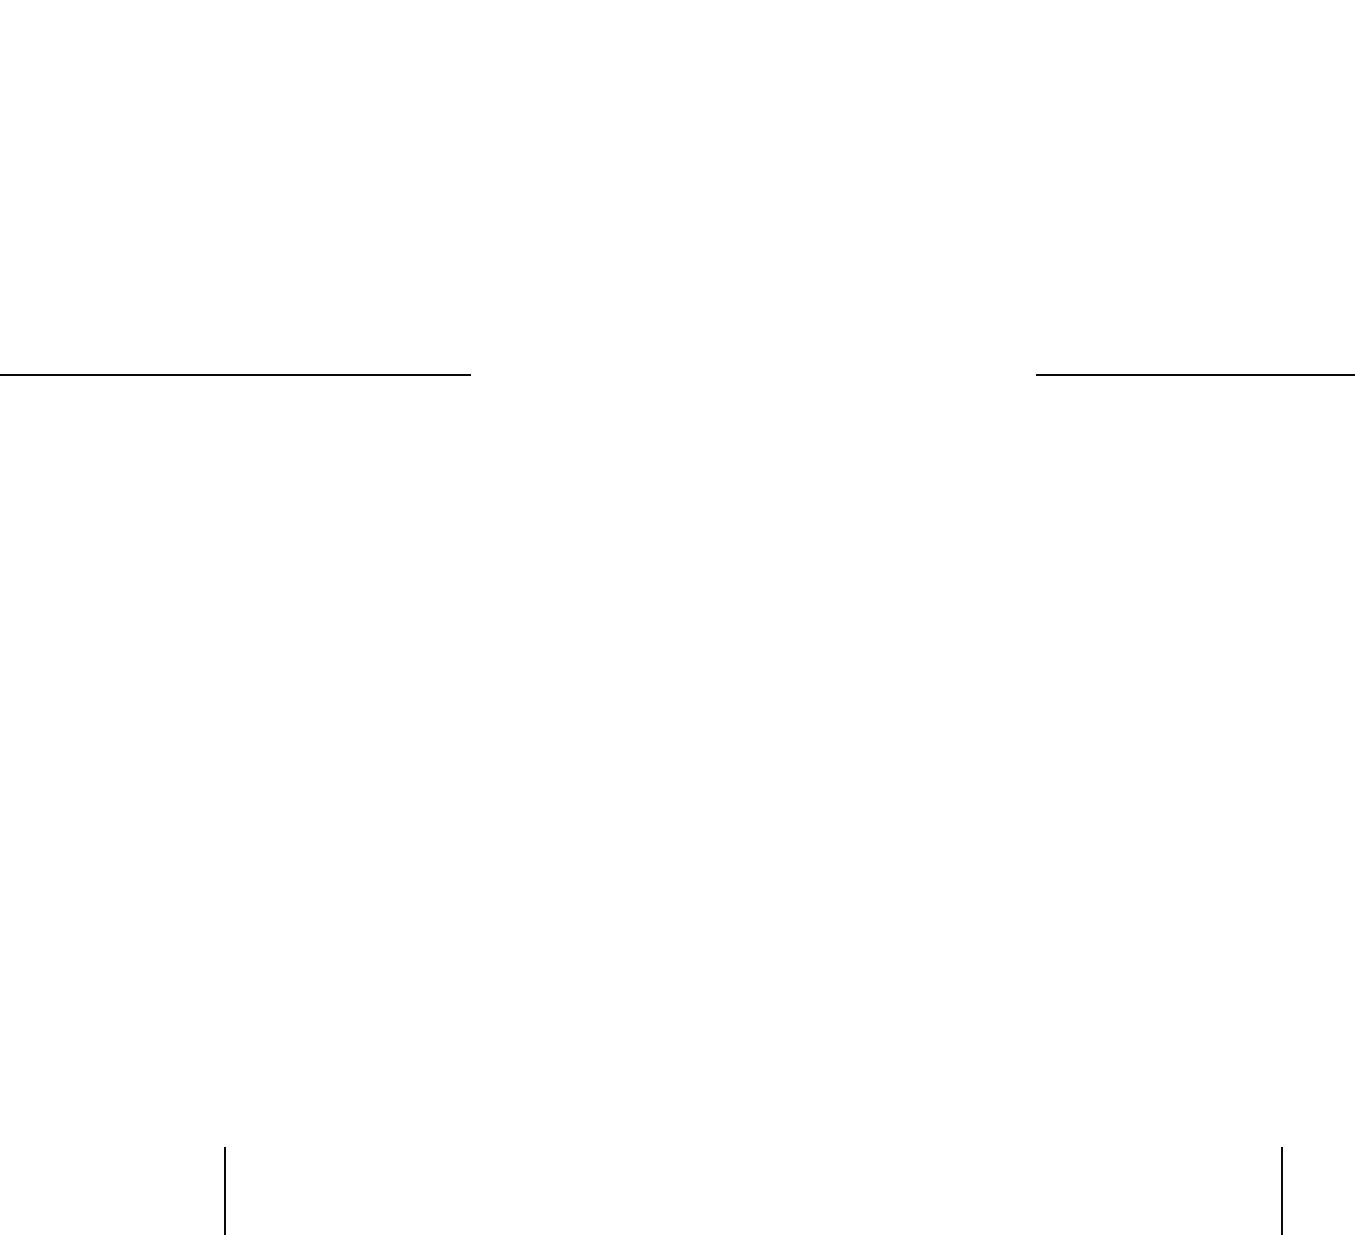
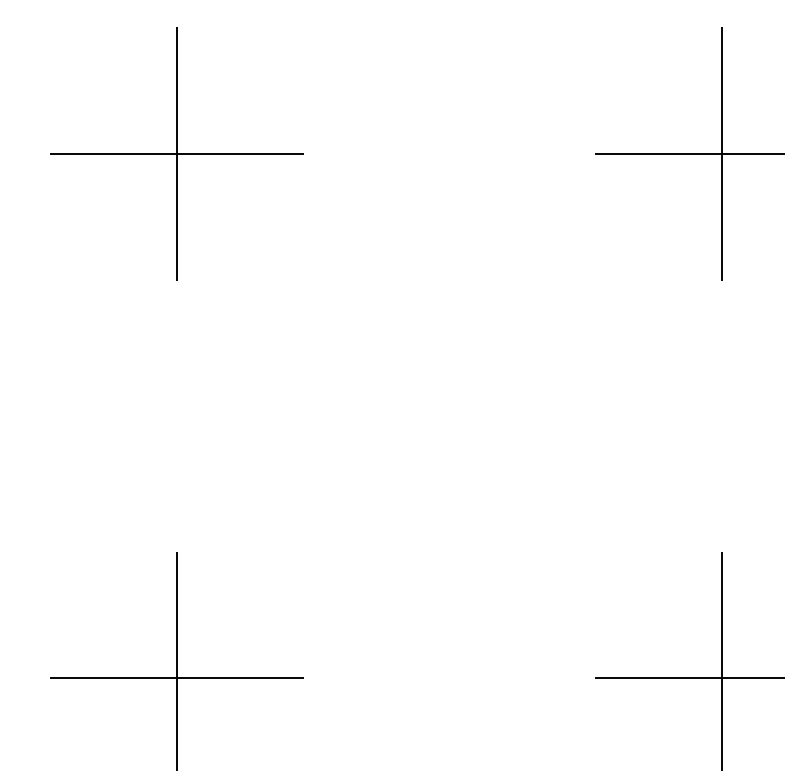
line: (226, 374) -> (177, 153), added
line: (1281, 374) -> (721, 153), added

